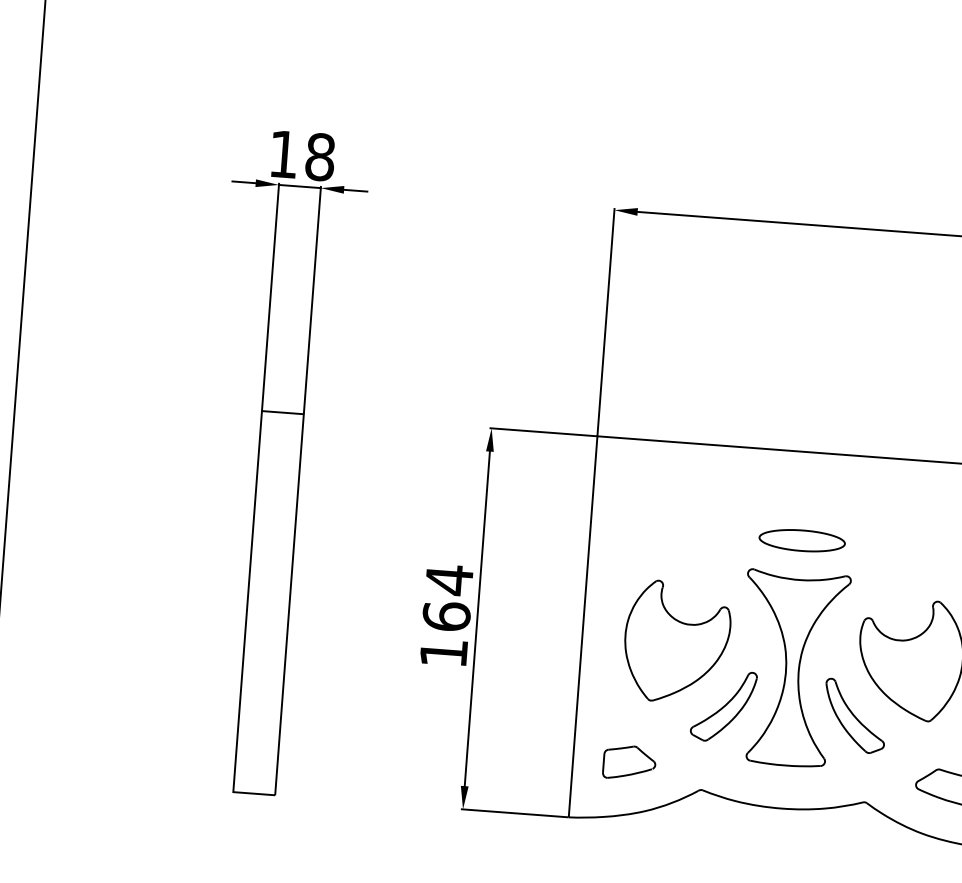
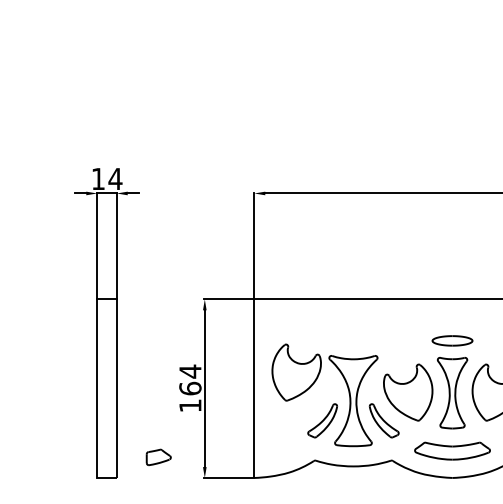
text: (320, 155) -> (115, 178), 18 -> 14
part: (802, 539) -> (353, 340), removed
part: (676, 642) -> (296, 372), moved
part: (629, 760) -> (158, 456), moved

